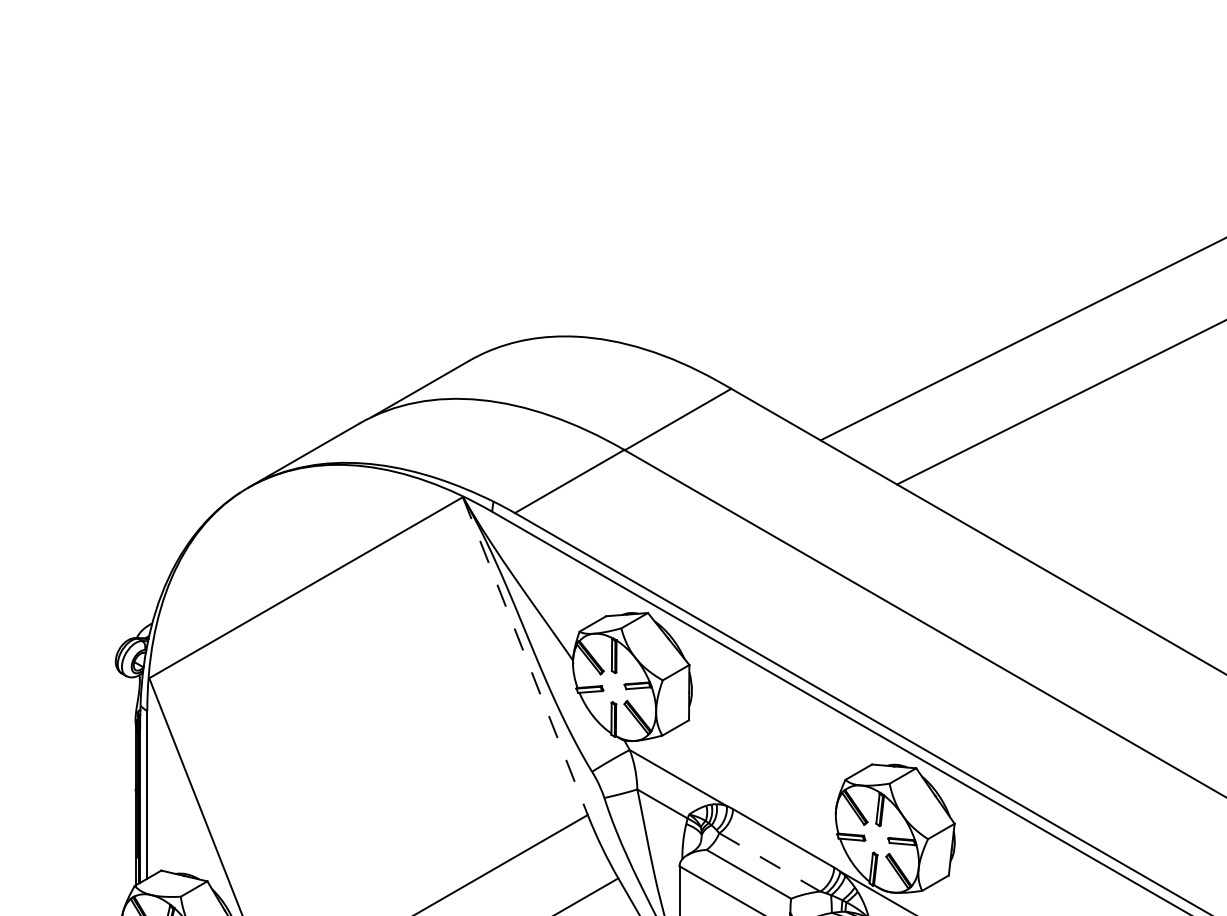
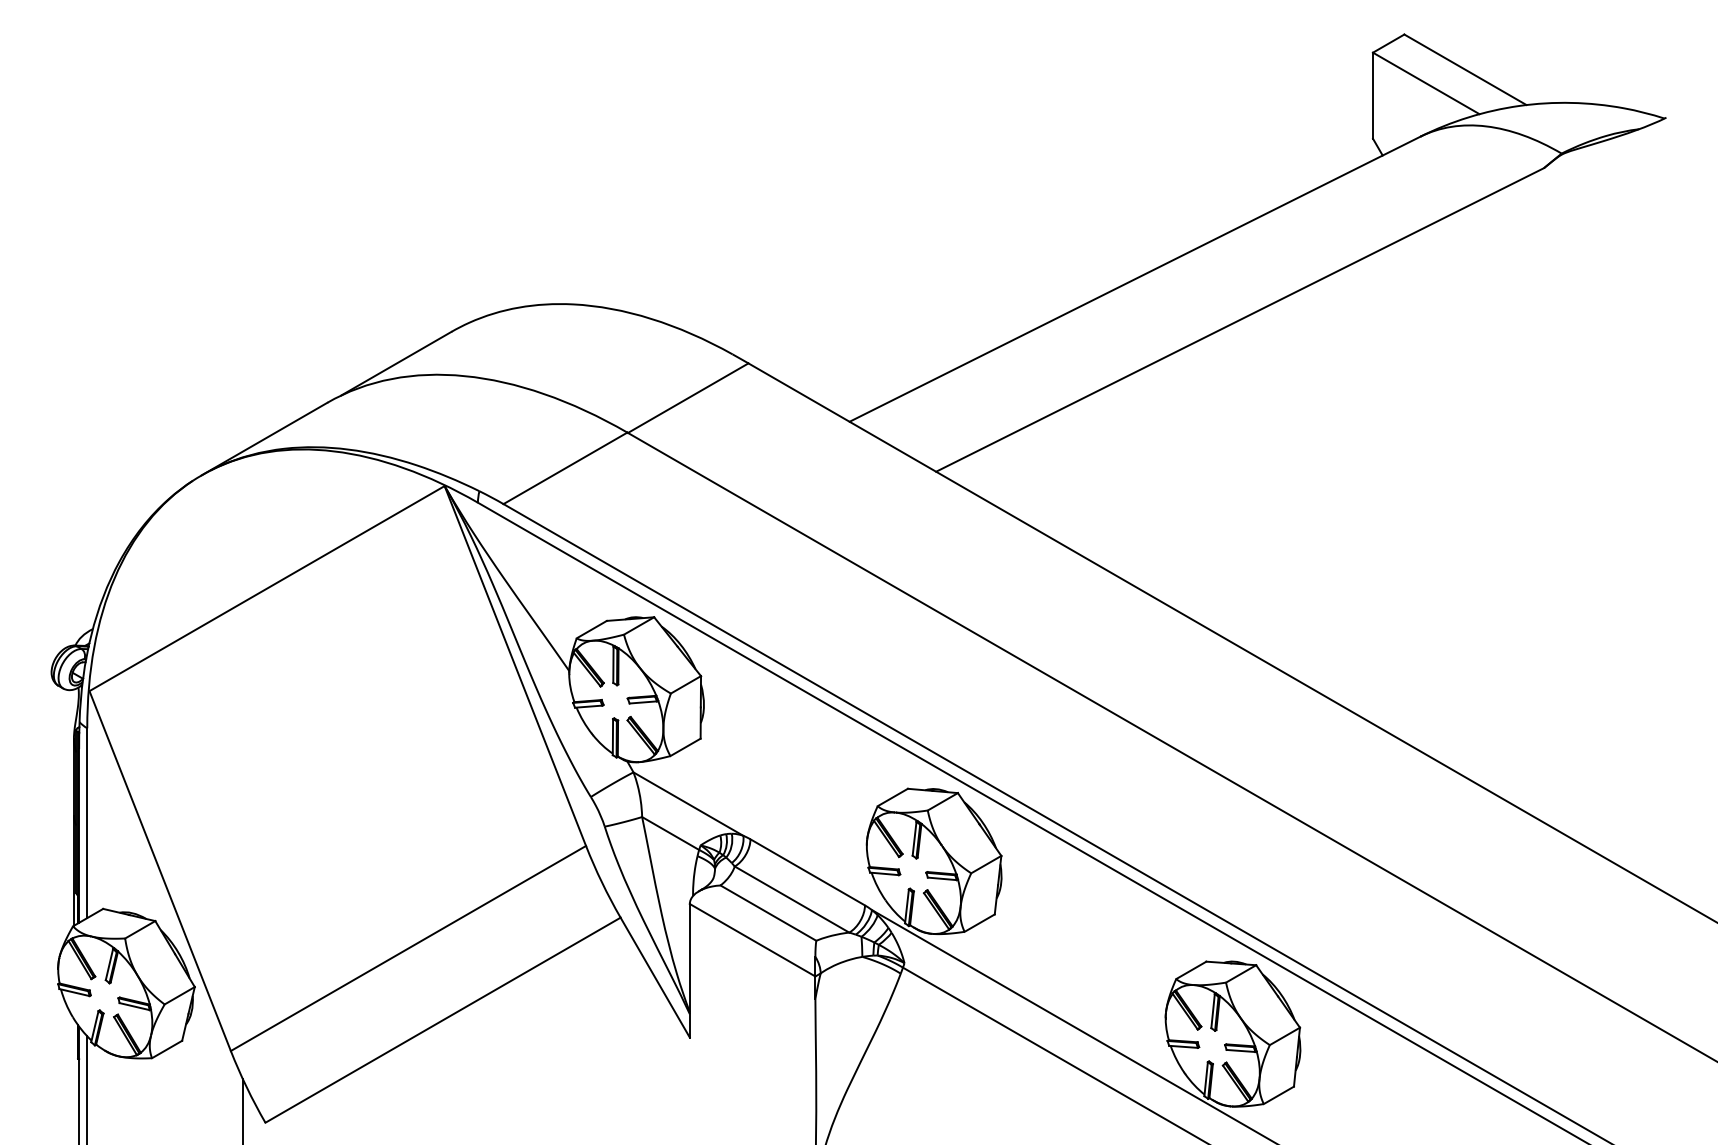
line: (525, 656) -> (515, 666), dashed -> solid
line: (770, 862) -> (792, 899), dashed -> solid

